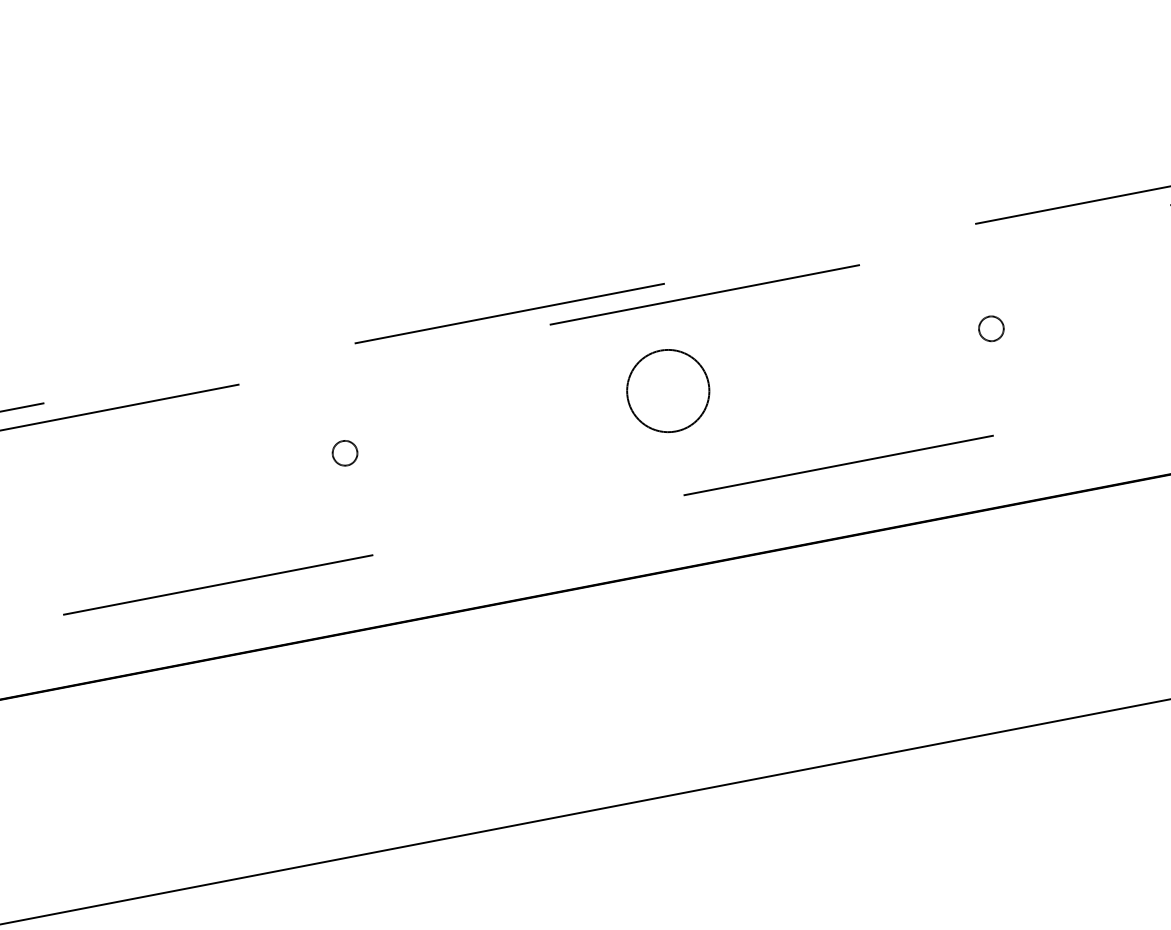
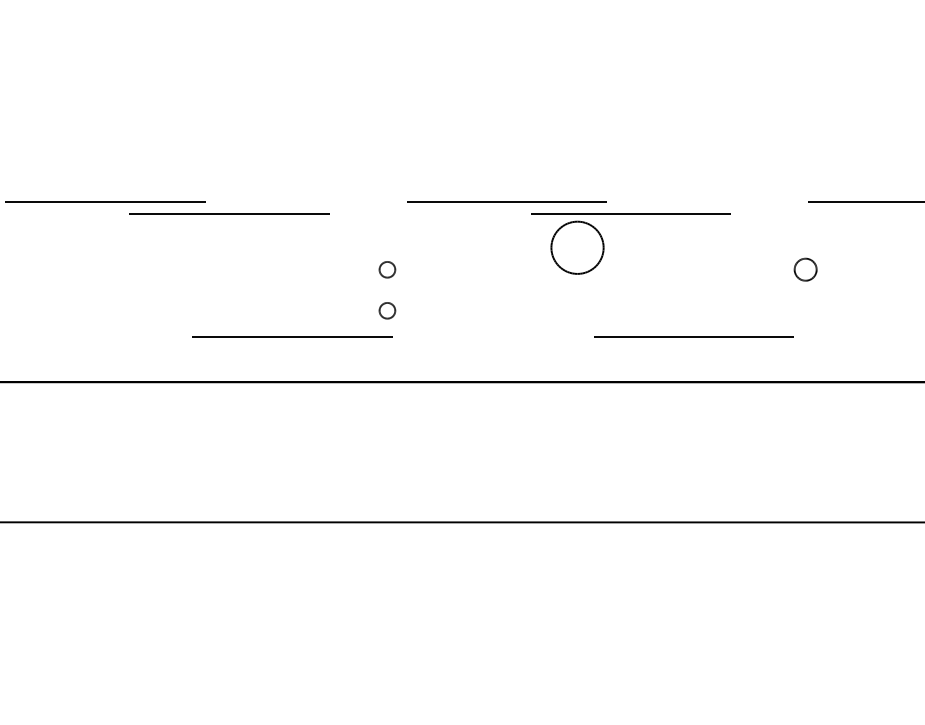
circle: (991, 328) -> (805, 269), size x1.4
circle: (668, 390) -> (577, 247), moved
circle: (357, 516) -> (387, 310), added

